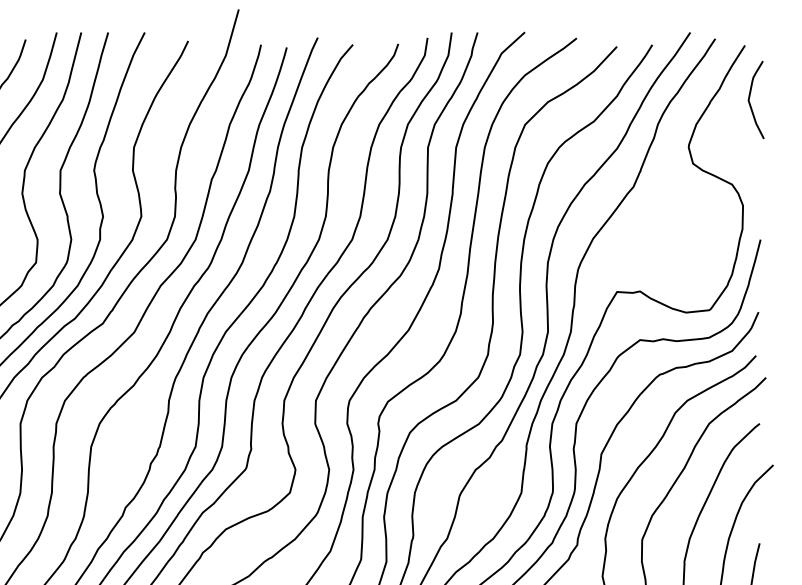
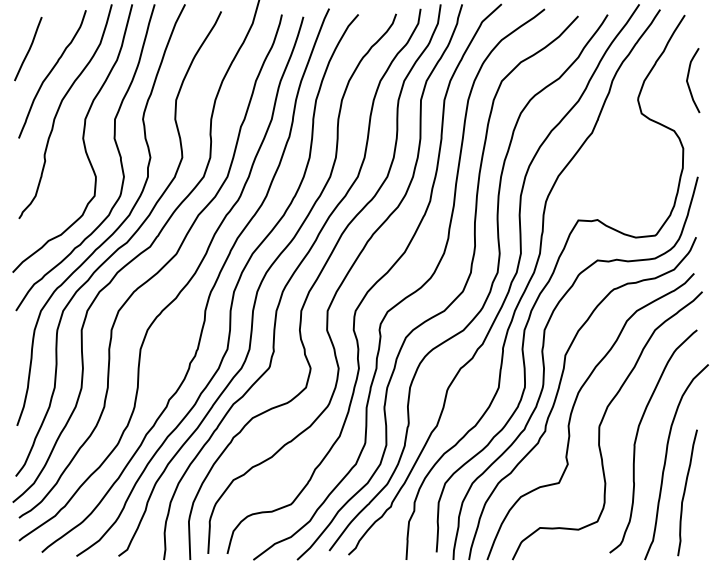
curve: (750, 98) -> (688, 79), moved

